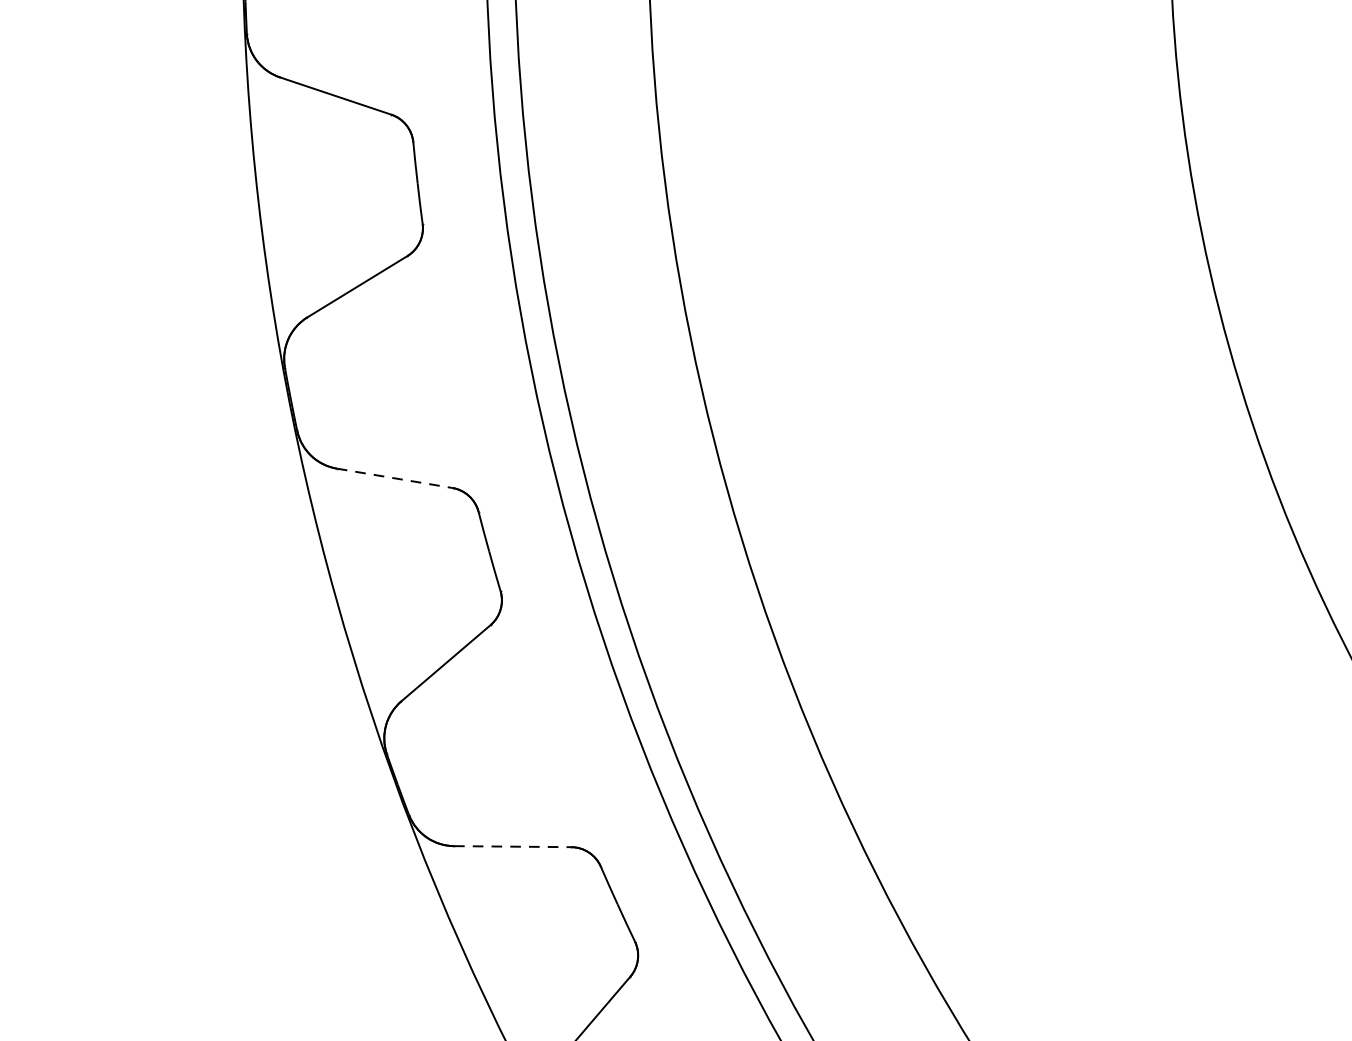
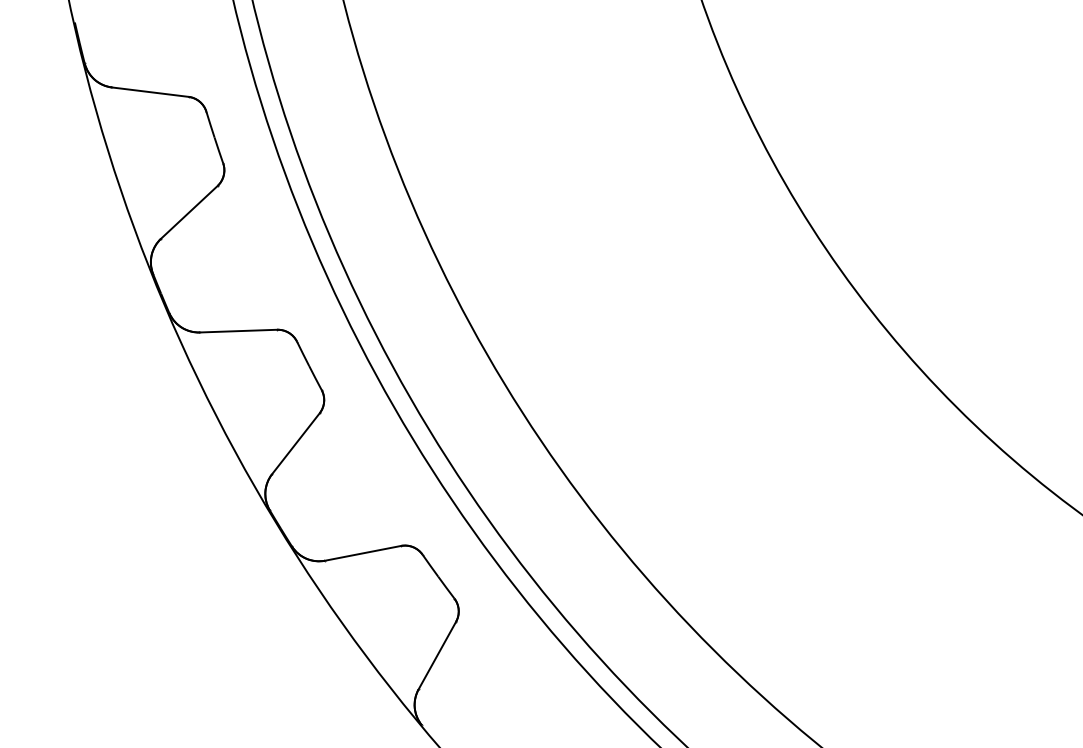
line: (394, 478) -> (238, 331), dashed -> solid
line: (513, 847) -> (363, 553), dashed -> solid

